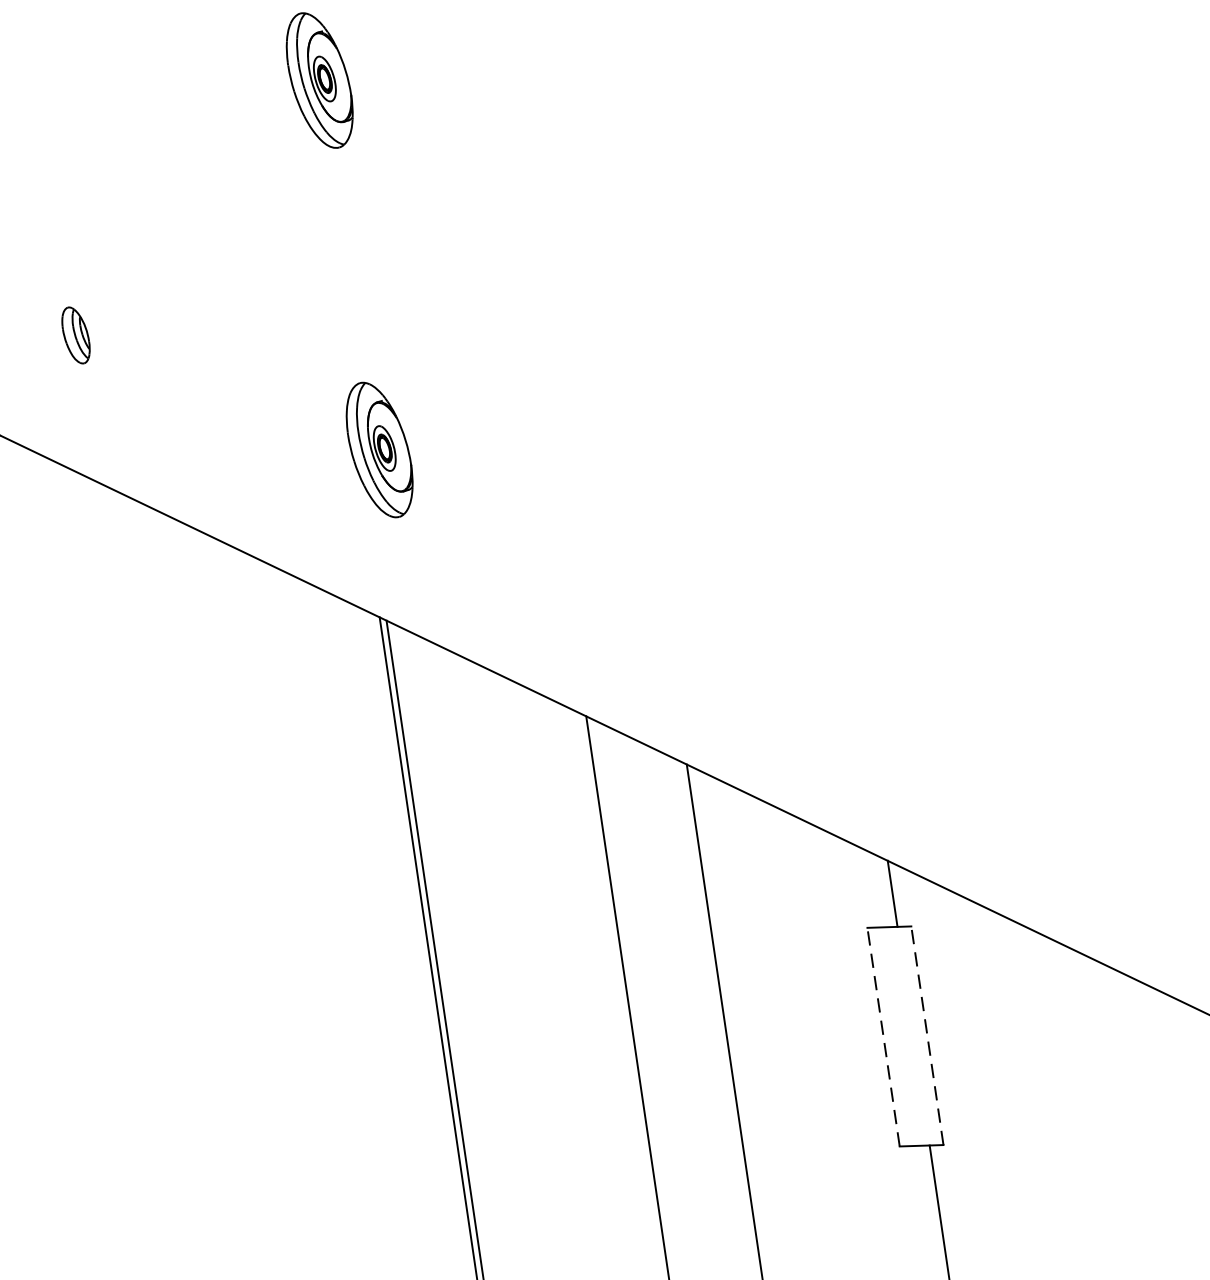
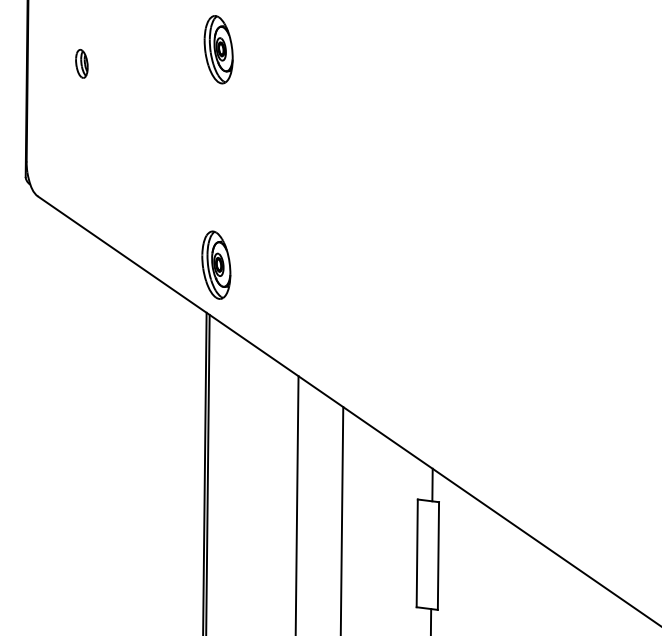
part: (75, 334) -> (81, 63), moved
part: (379, 448) -> (216, 264), moved
line: (927, 1036) -> (438, 556), dashed -> solid
line: (884, 1037) -> (417, 553), dashed -> solid

